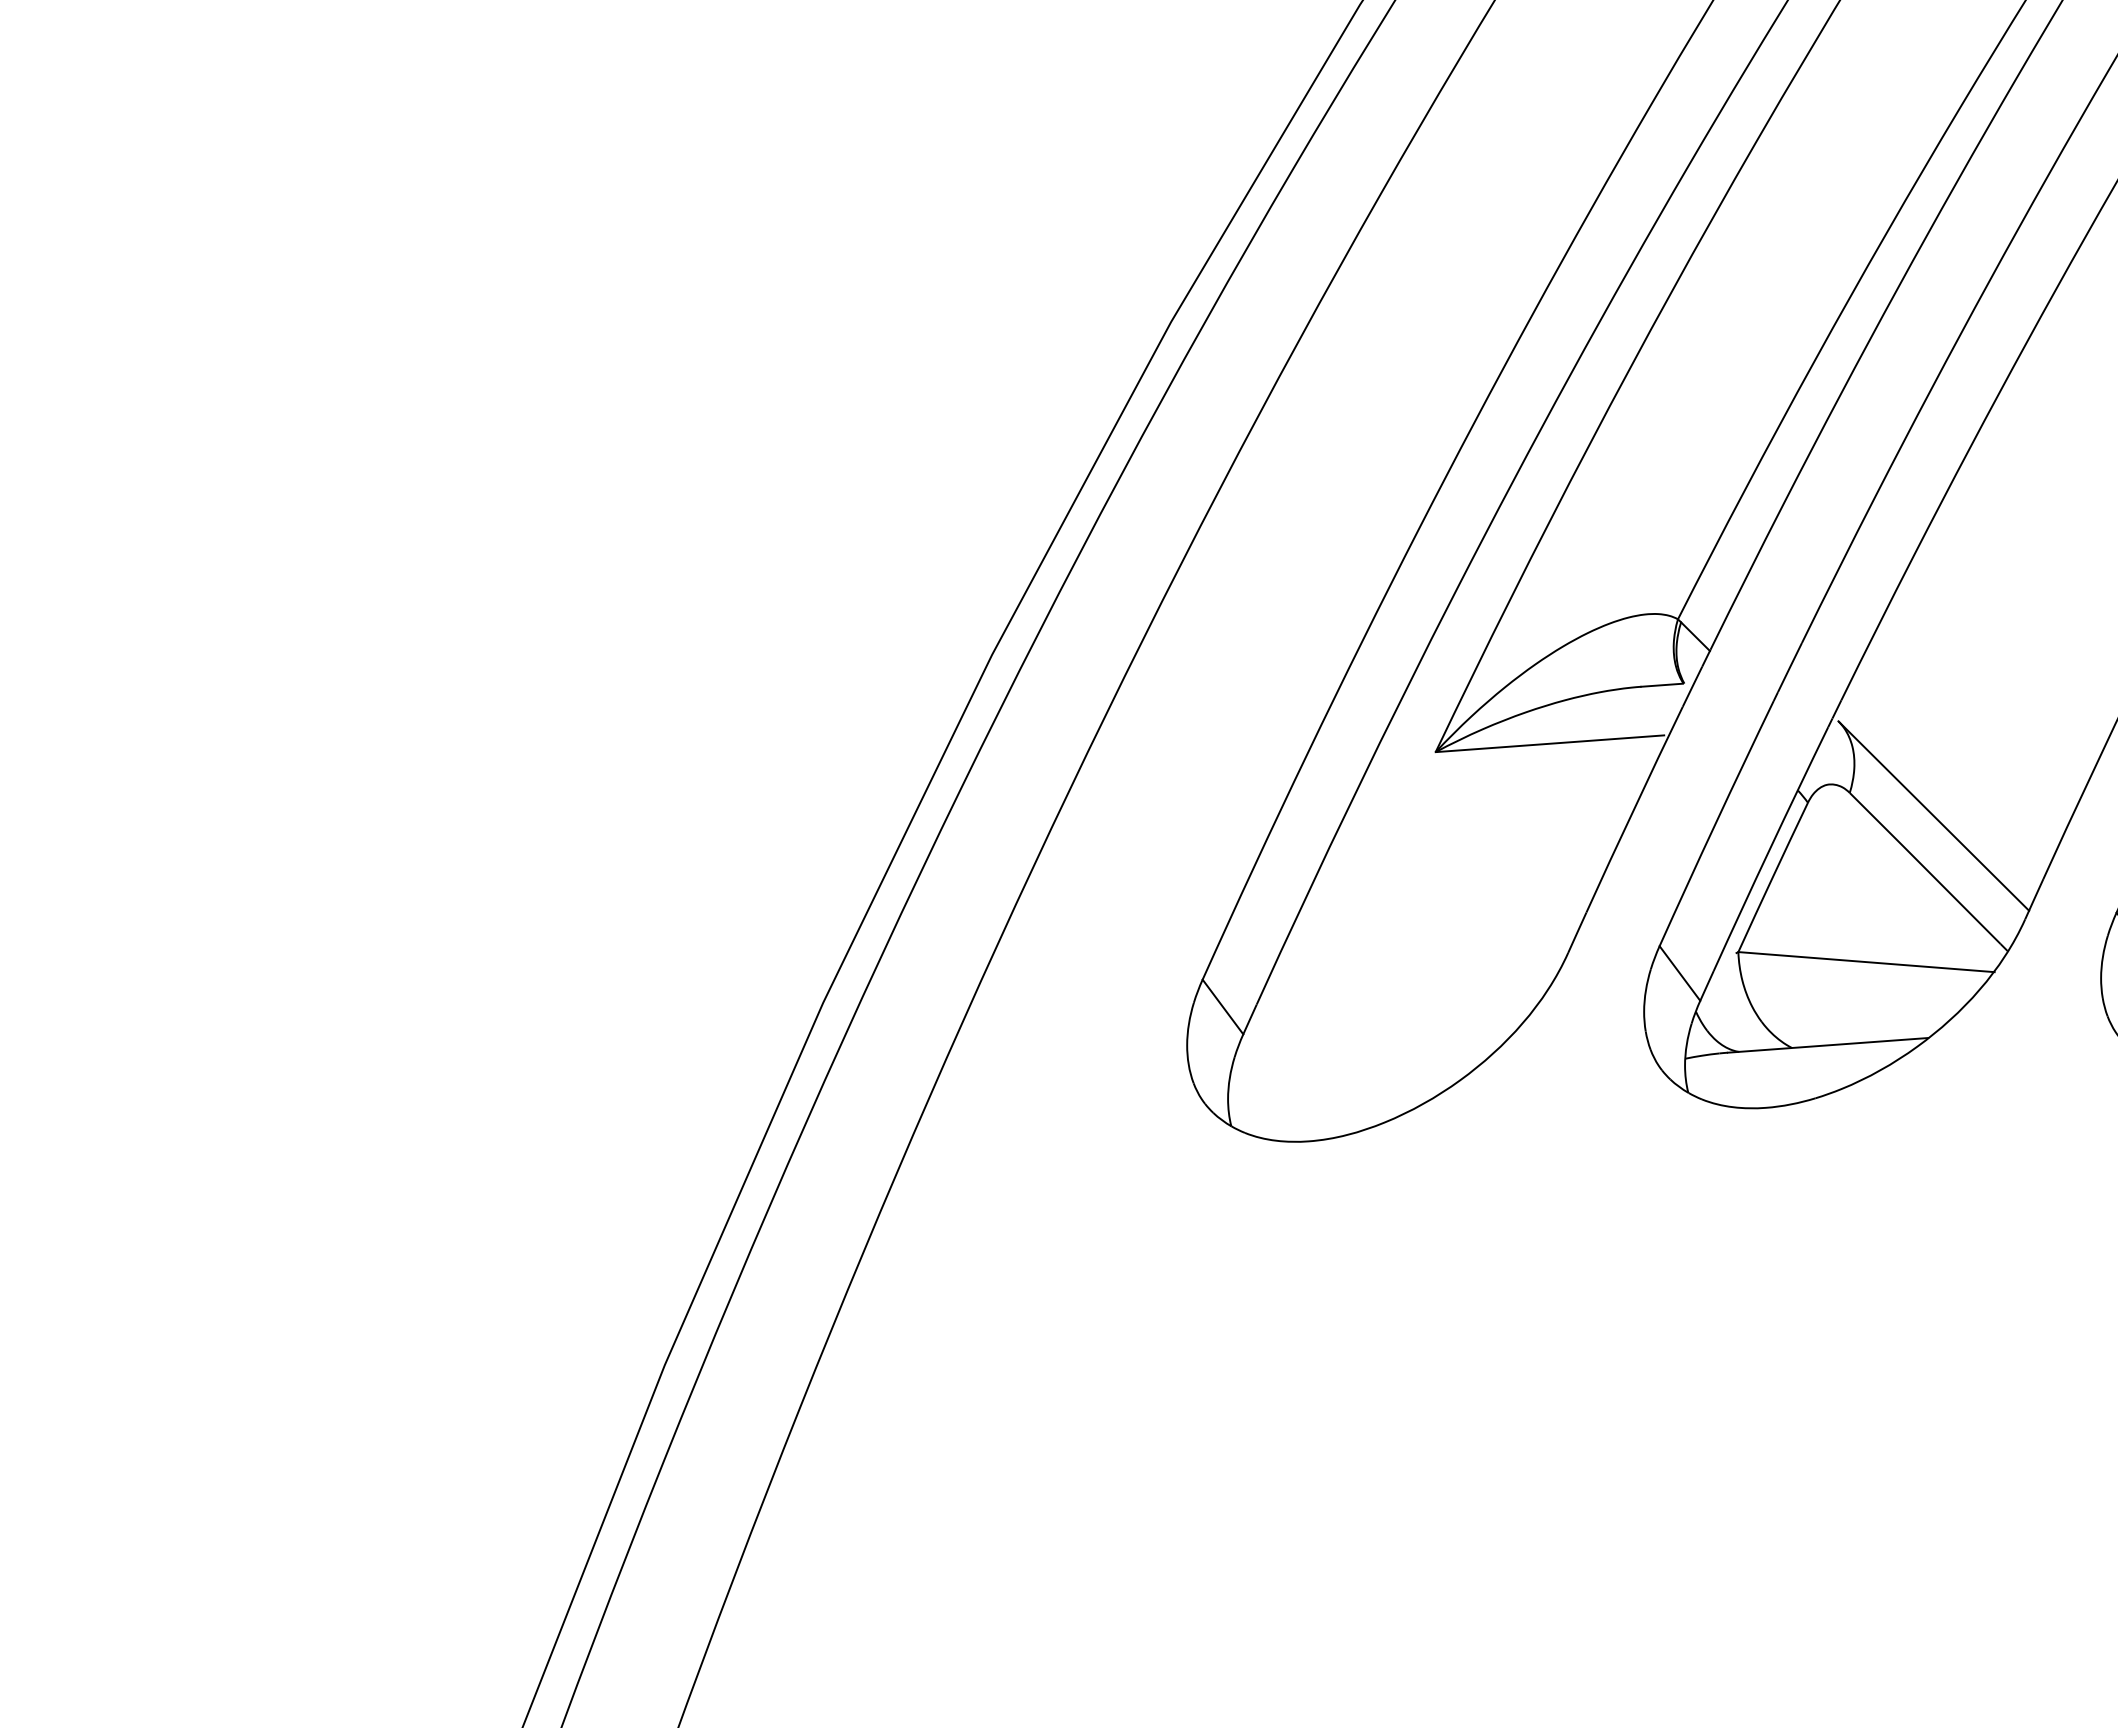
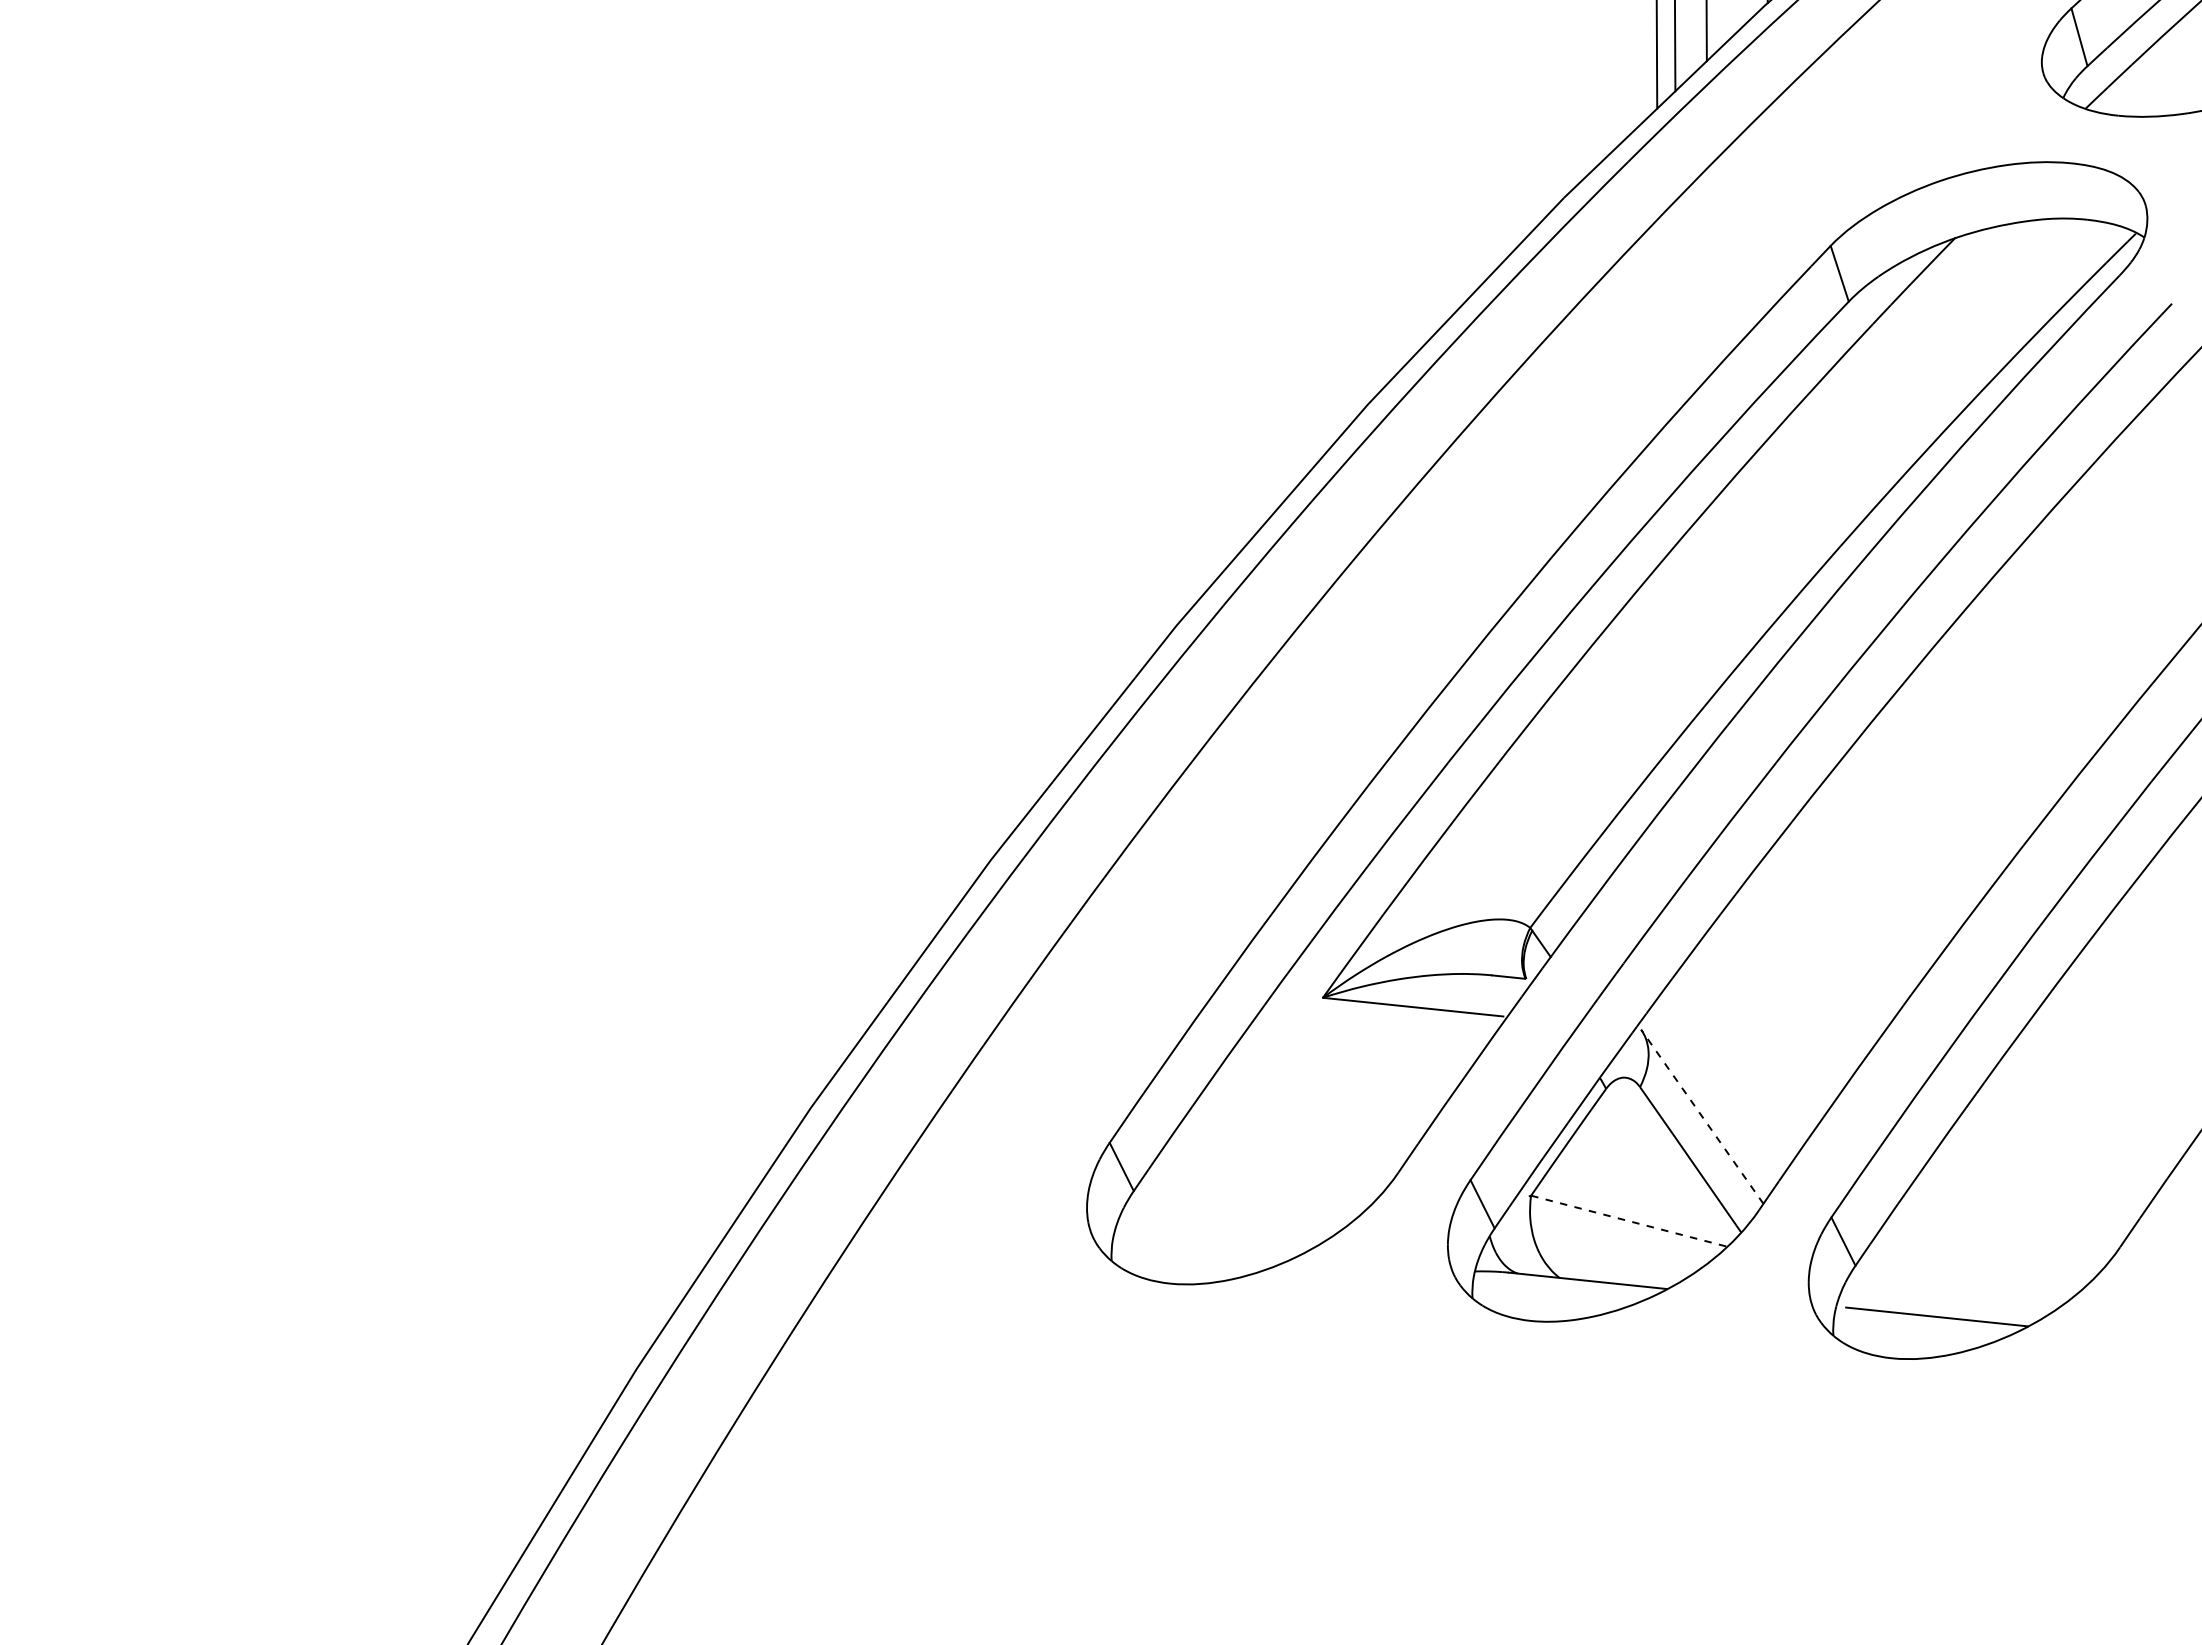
line: (1933, 815) -> (1702, 1116), solid -> dashed
line: (1866, 962) -> (1629, 1221), solid -> dashed

